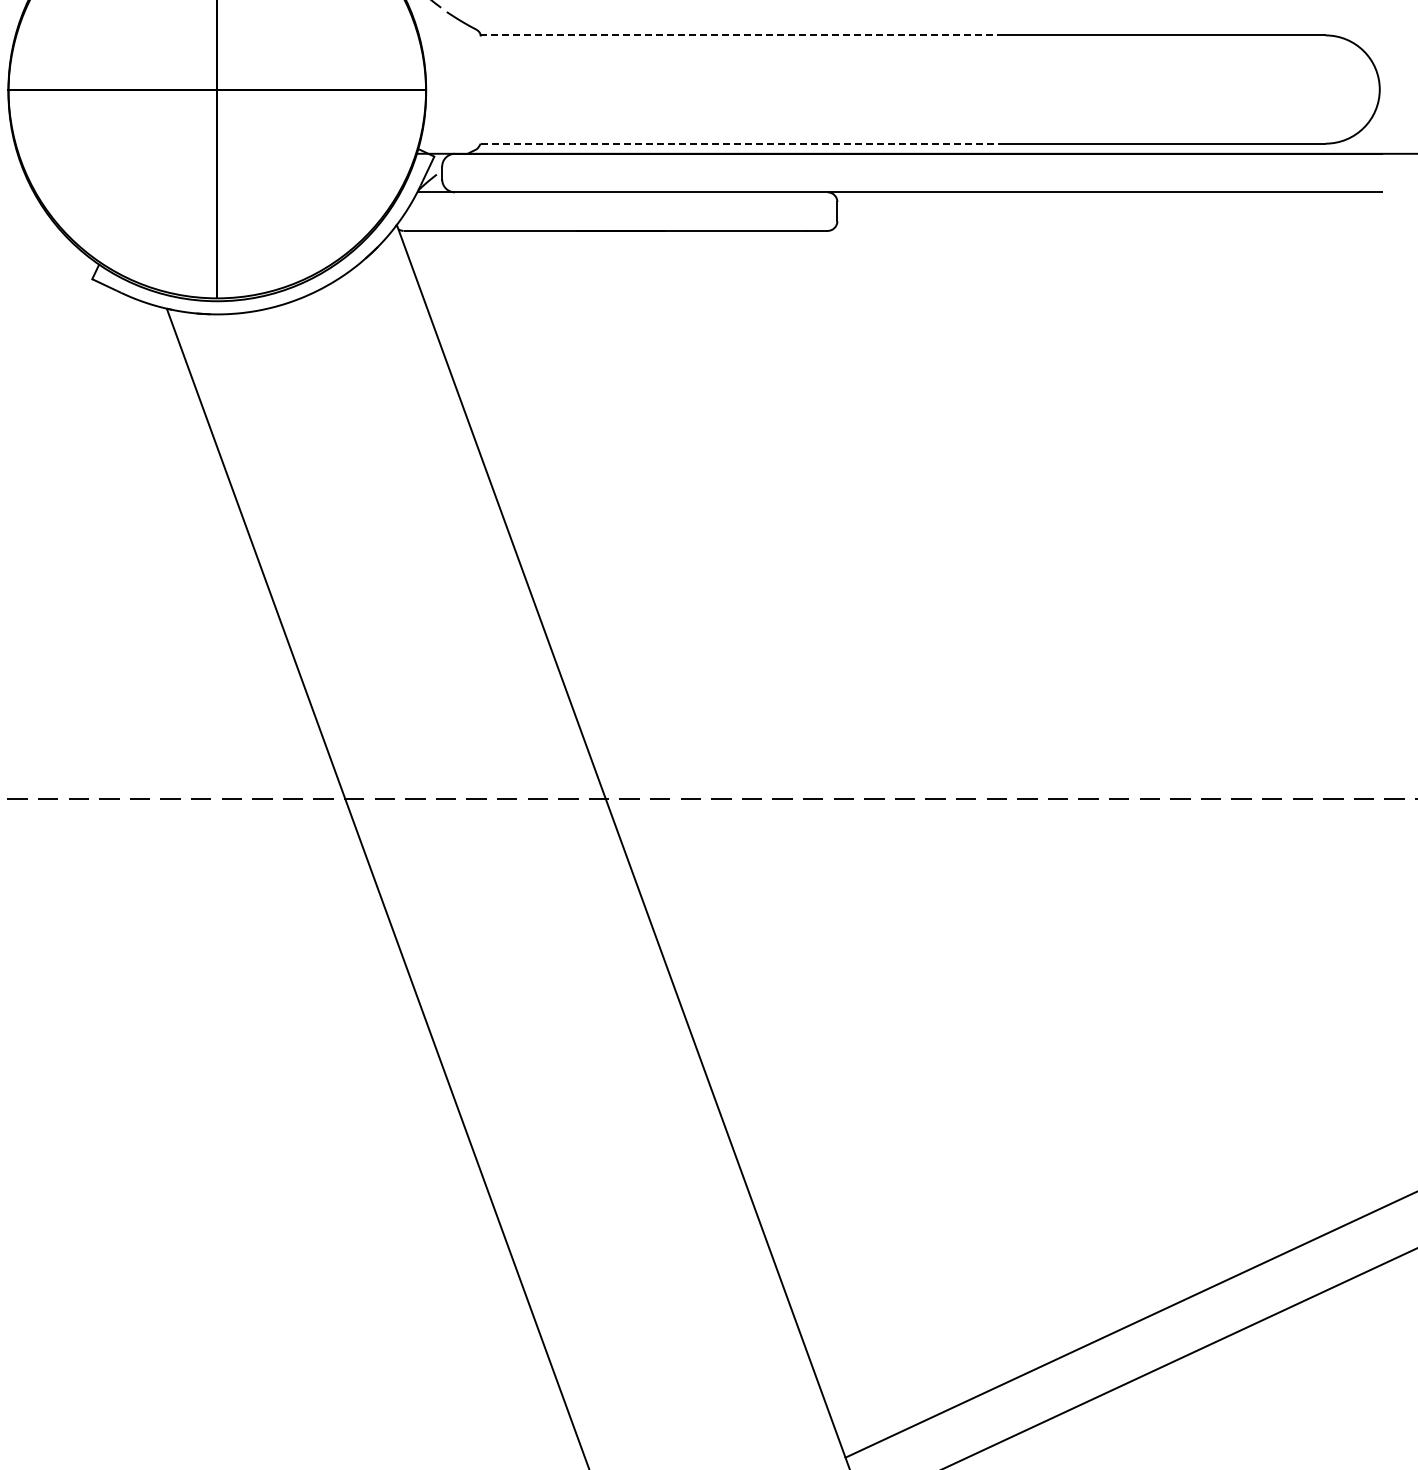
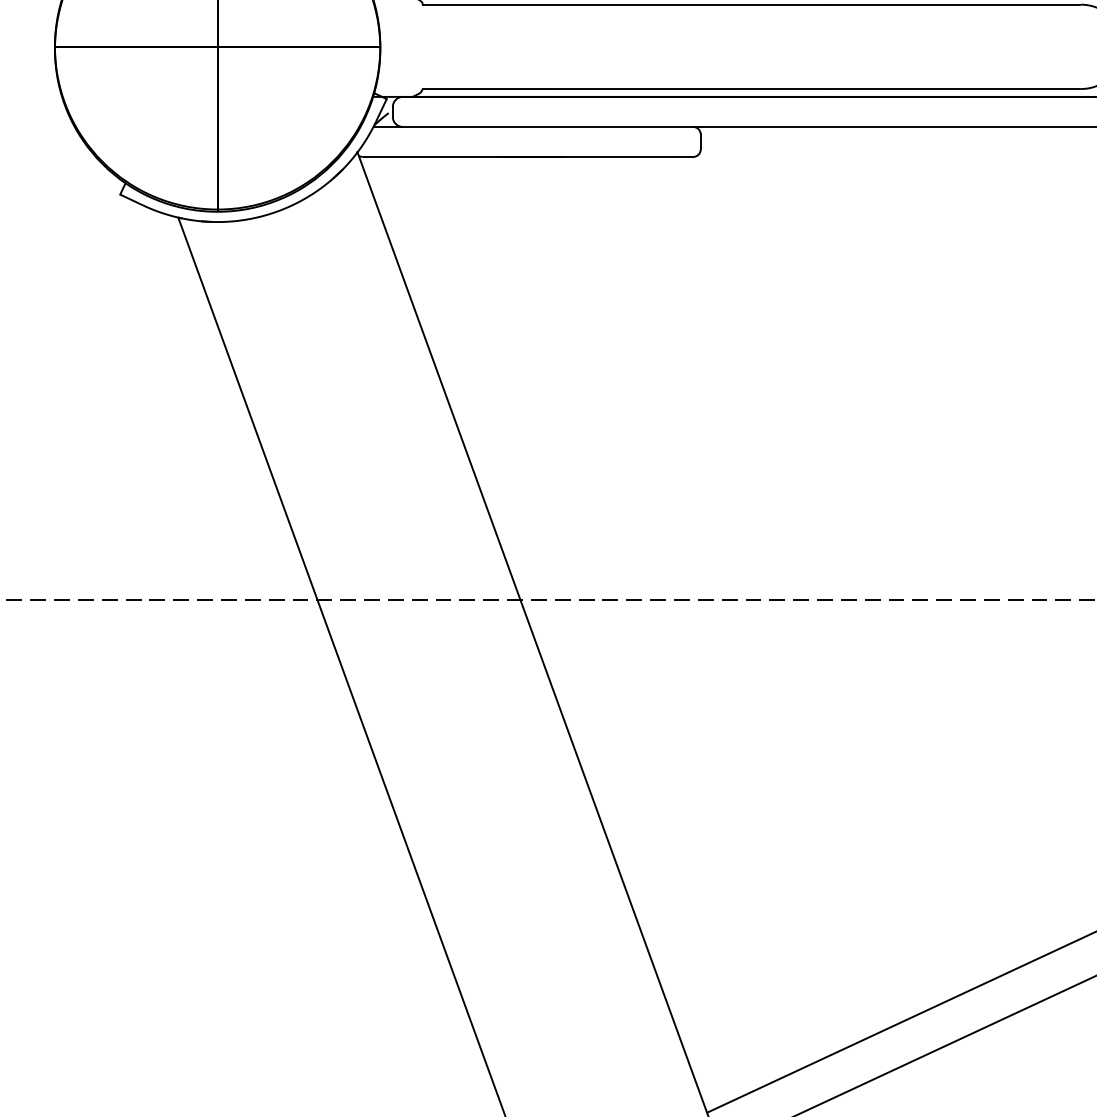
line: (742, 35) -> (626, 4), dashed -> solid
line: (742, 143) -> (626, 88), dashed -> solid

